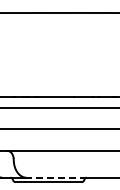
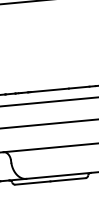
line: (56, 177) -> (58, 175), dashed -> solid

